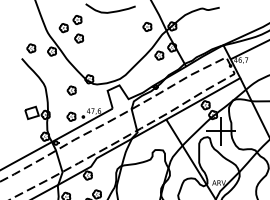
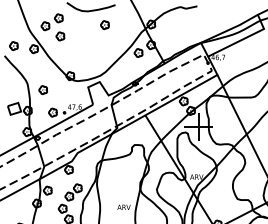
part: (146, 27) -> (104, 25), moved
part: (72, 90) -> (43, 90), moved

